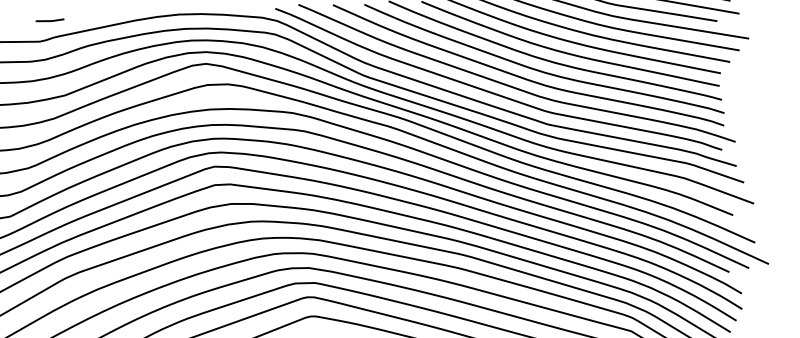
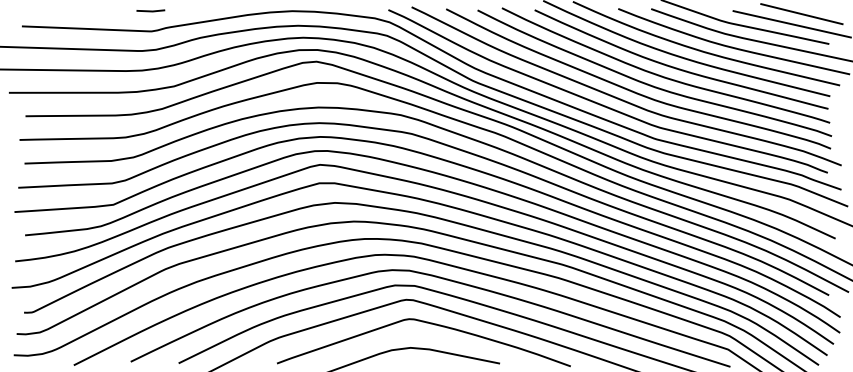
line: (49, 20) -> (150, 10), moved

